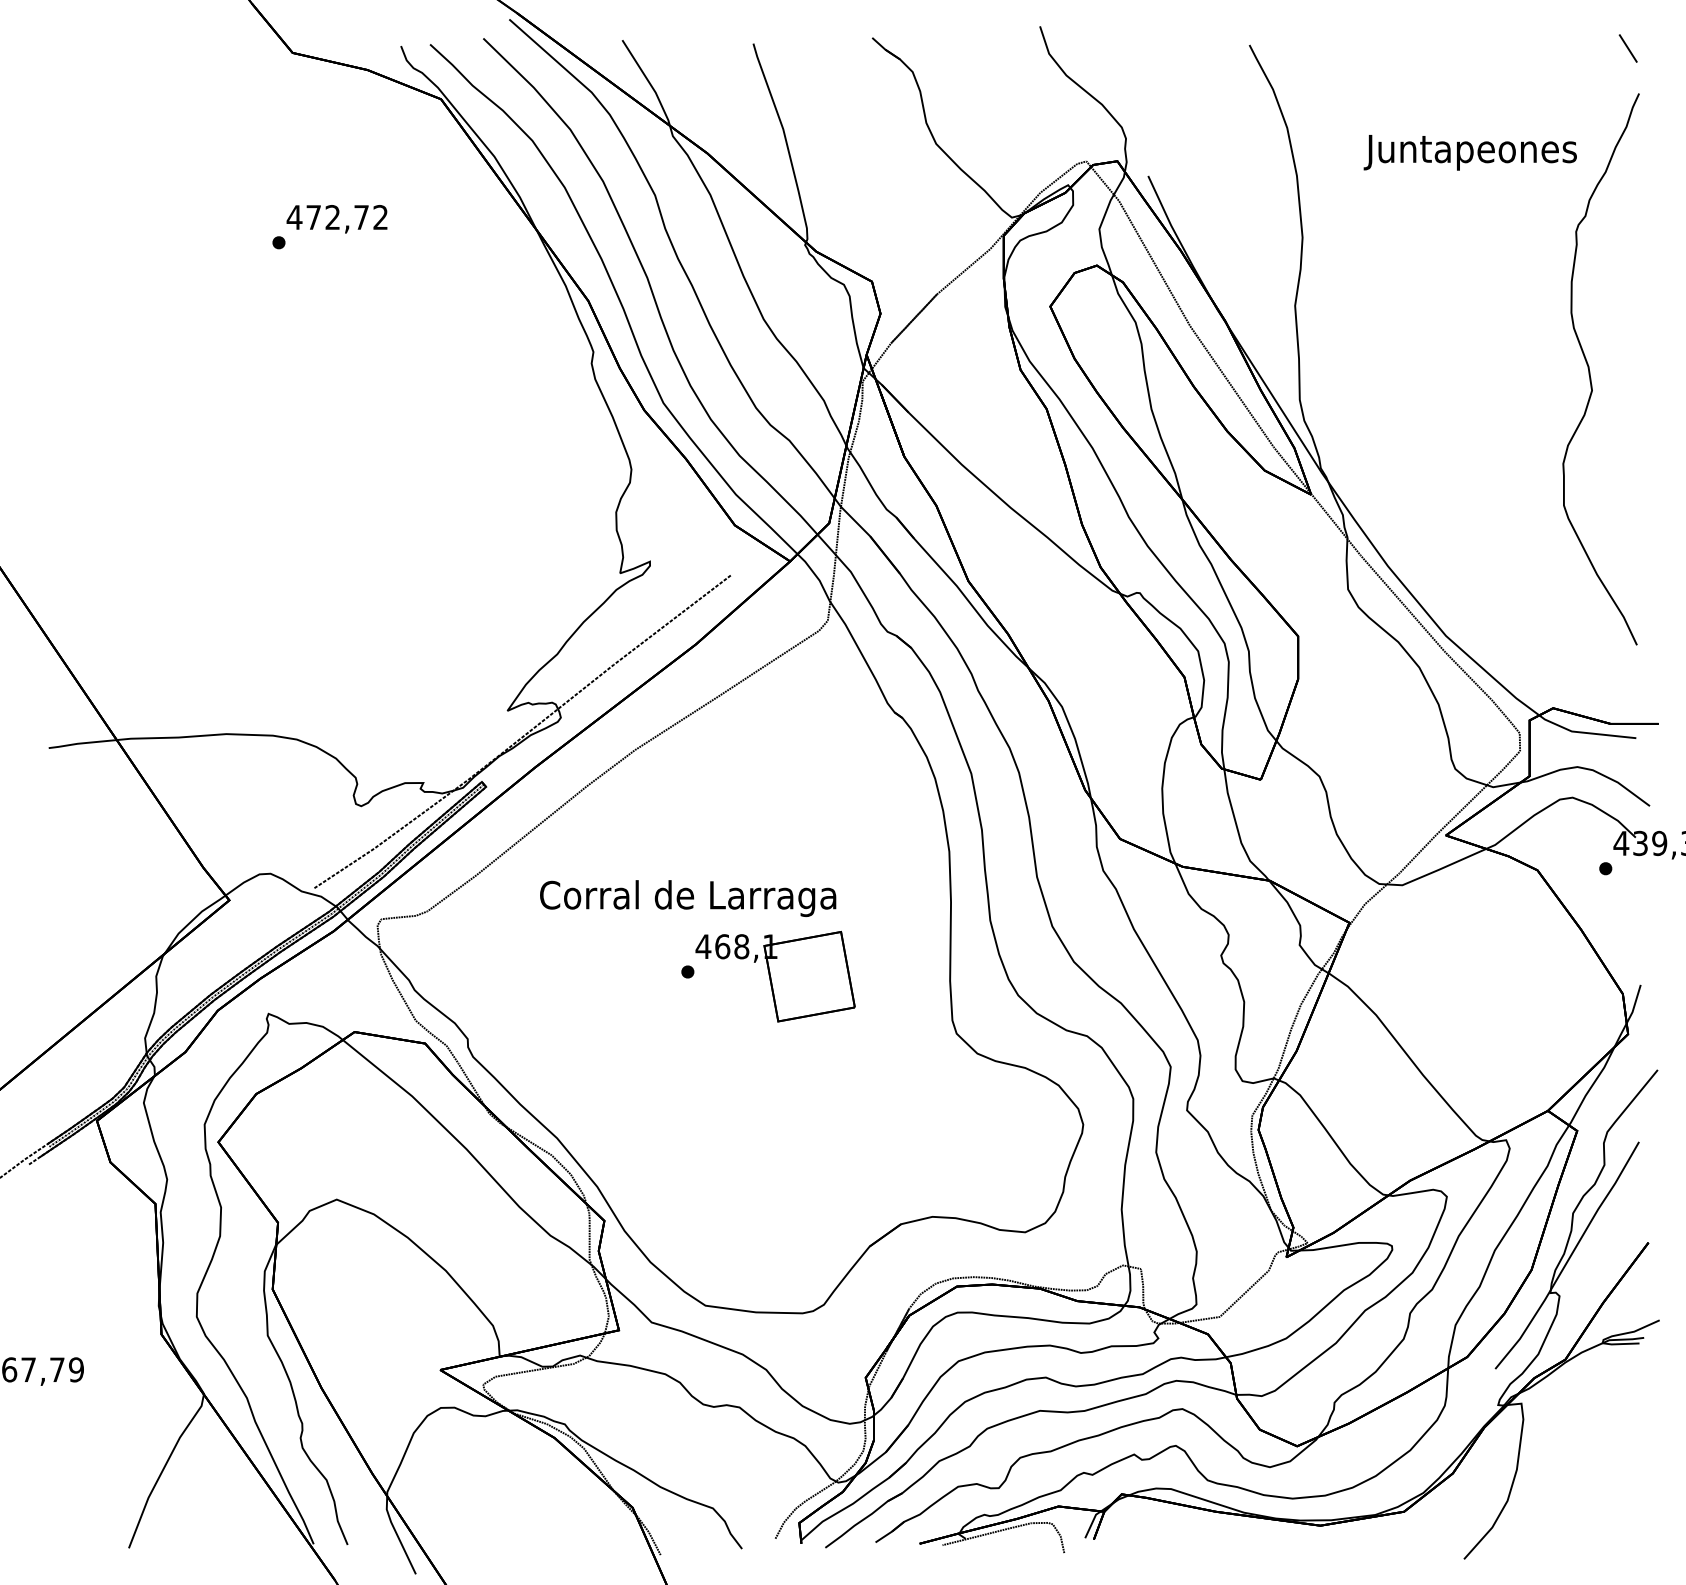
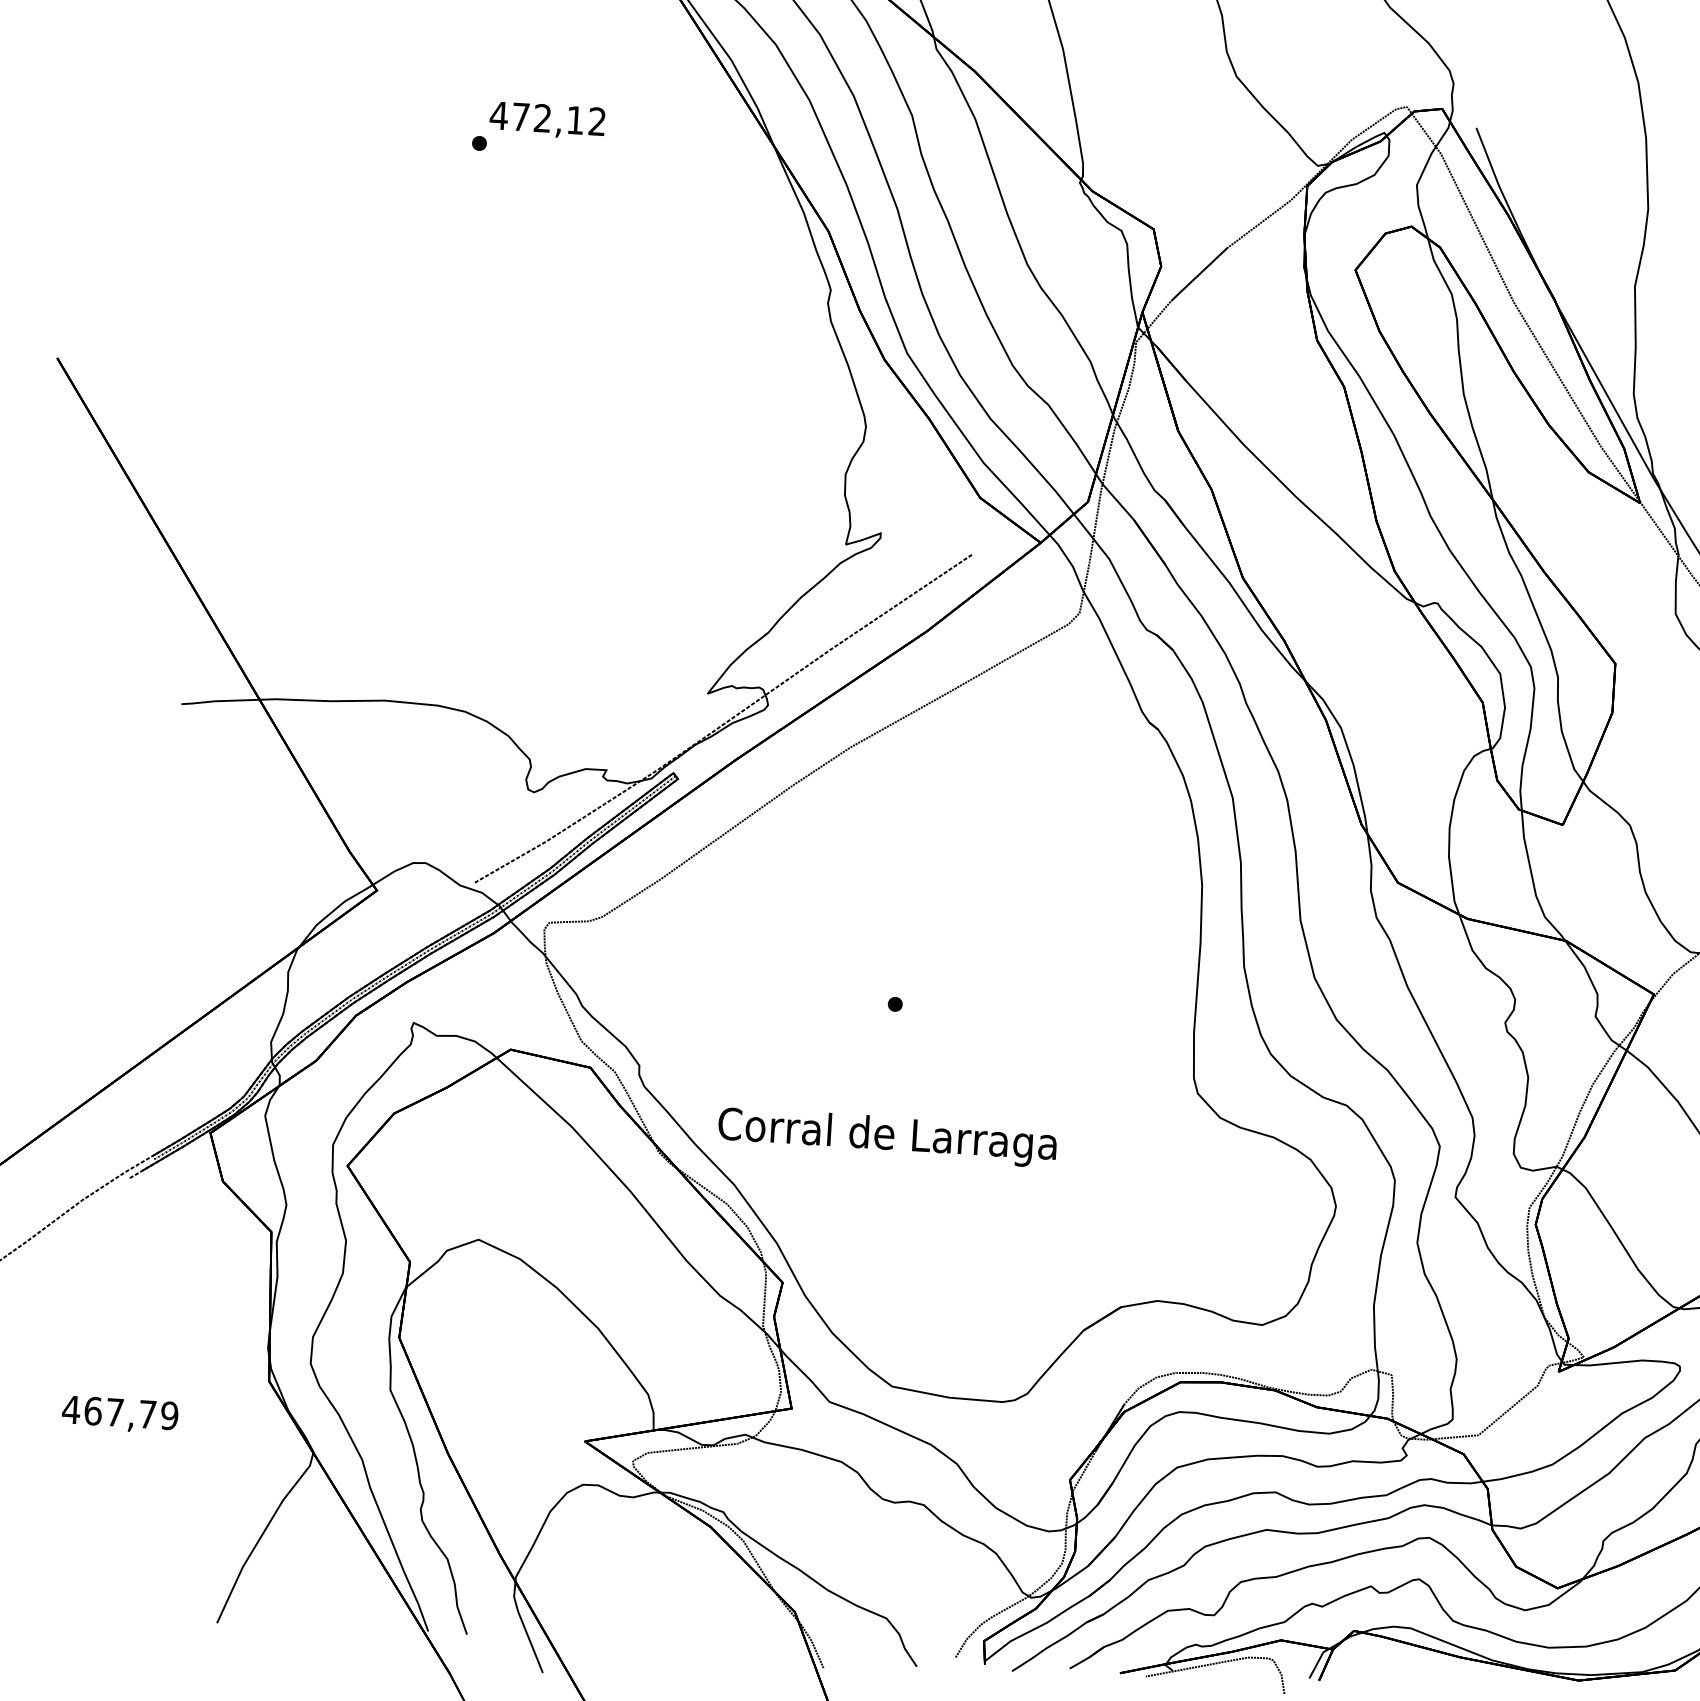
text: (361, 217) -> (575, 120), 472,72 -> 472,12
text: (688, 898) -> (887, 1137), moved
part: (775, 976) -> (995, 1015), removed

